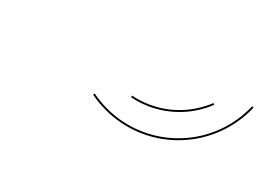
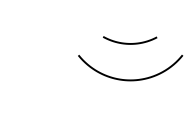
curve: (172, 110) -> (130, 43), moved

